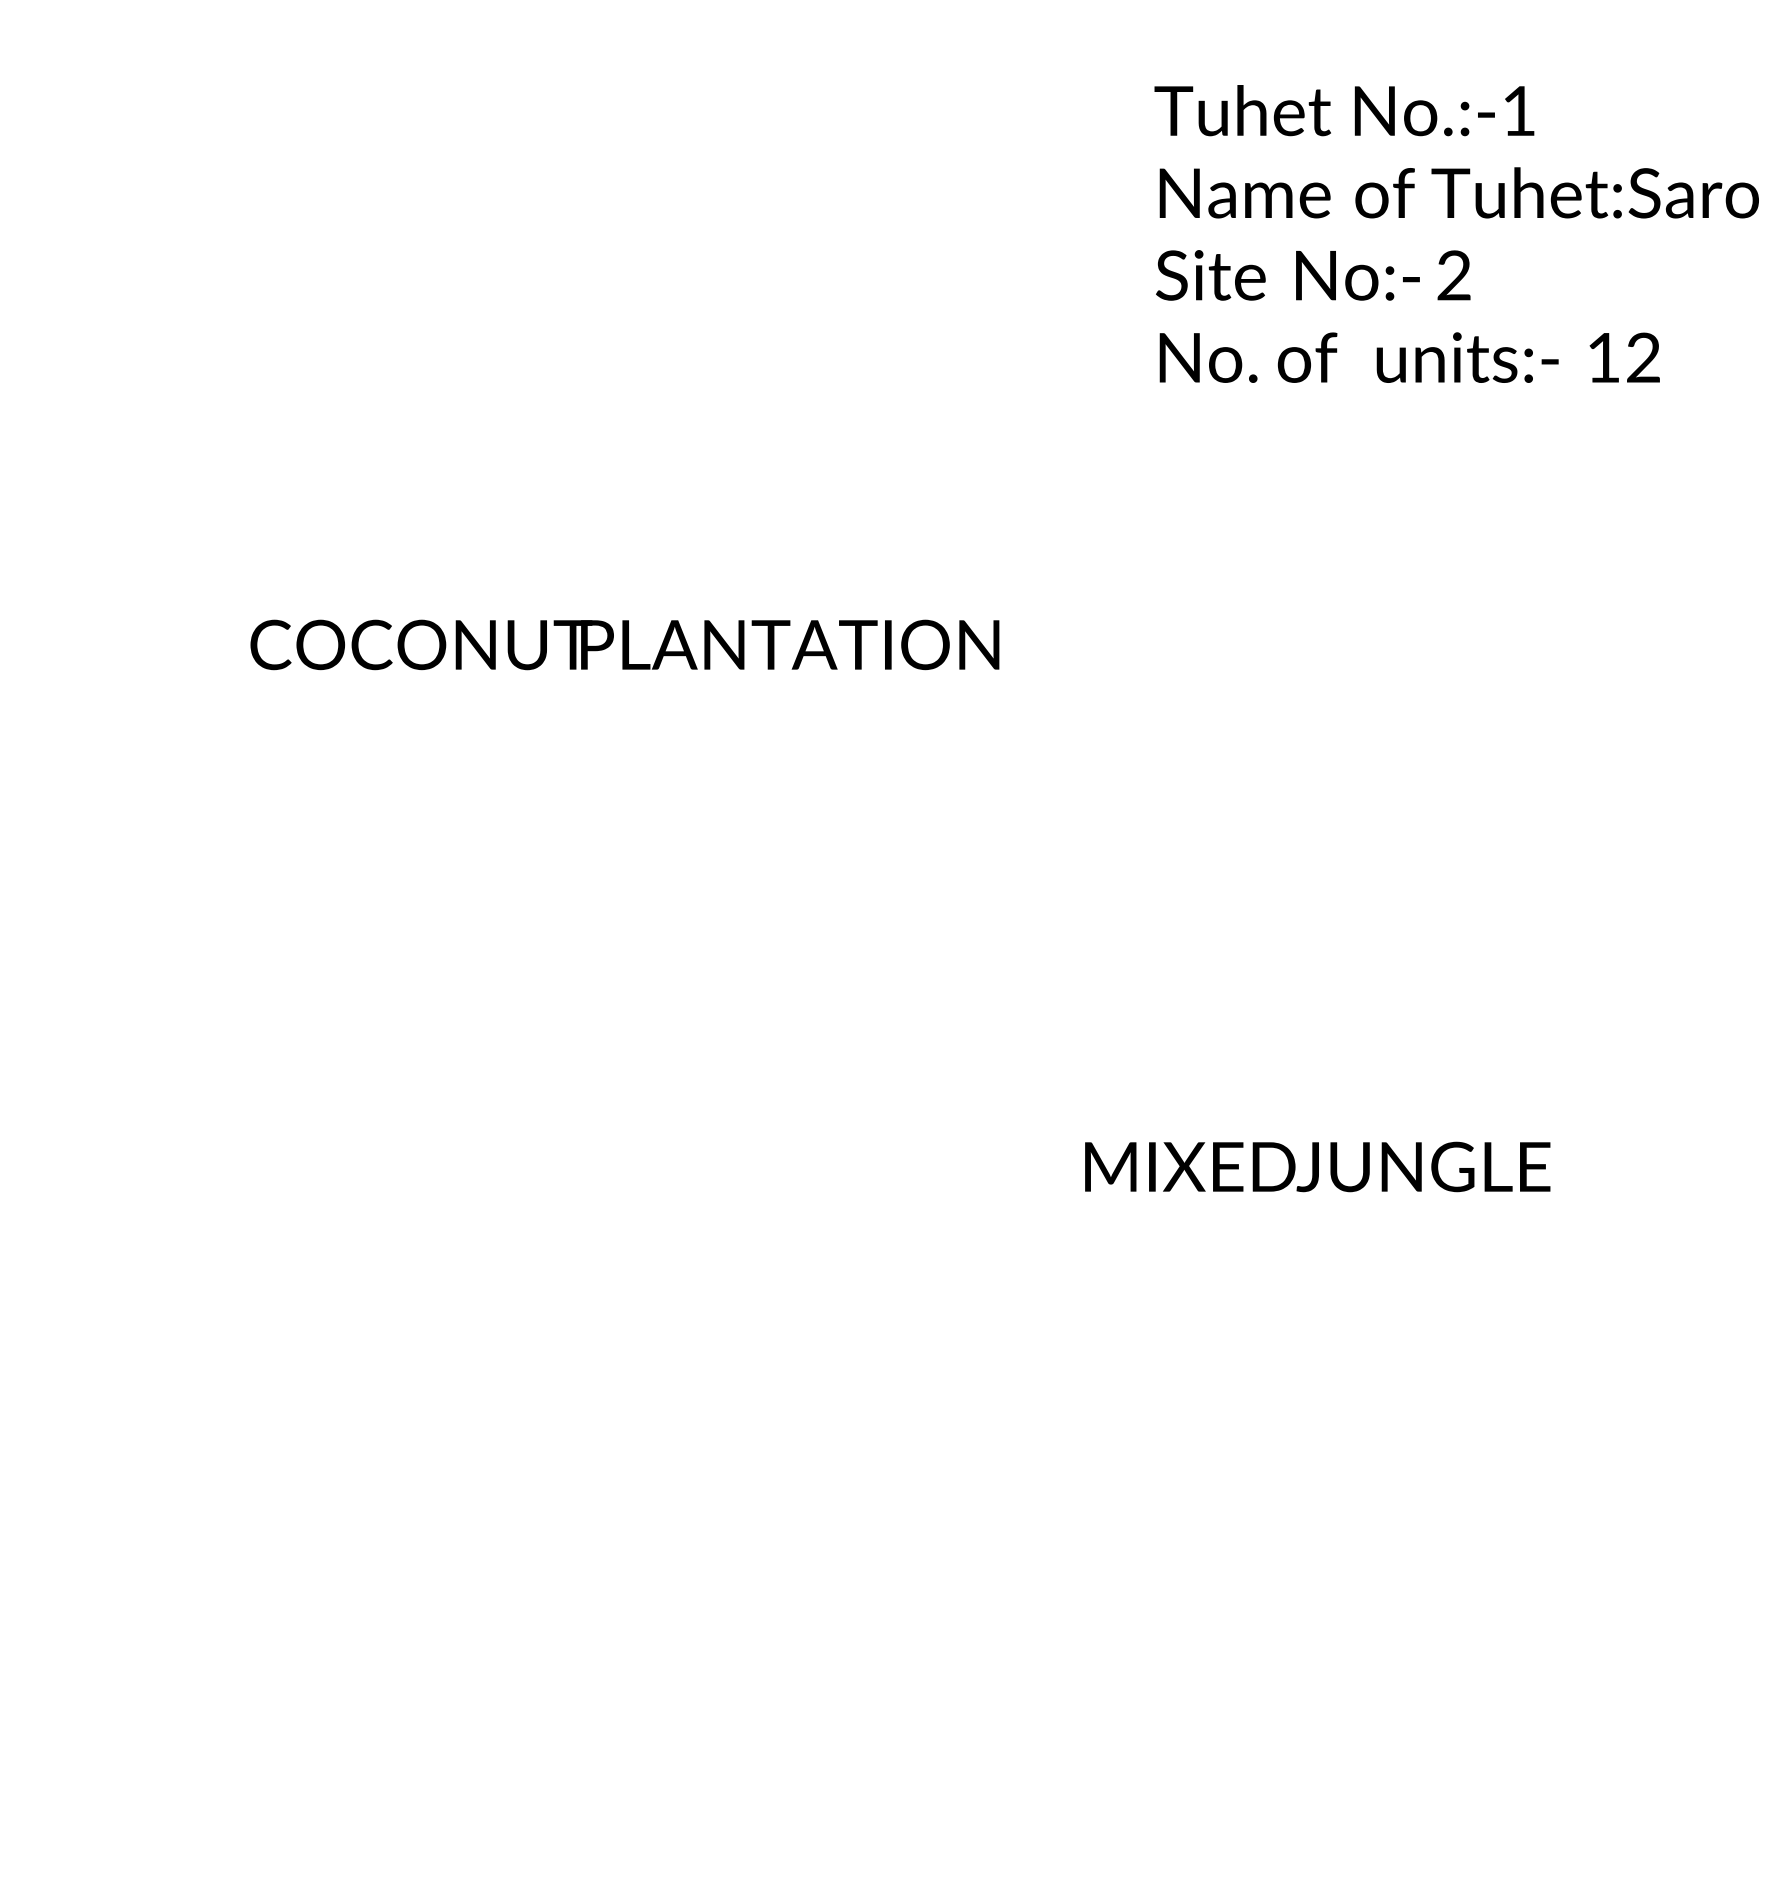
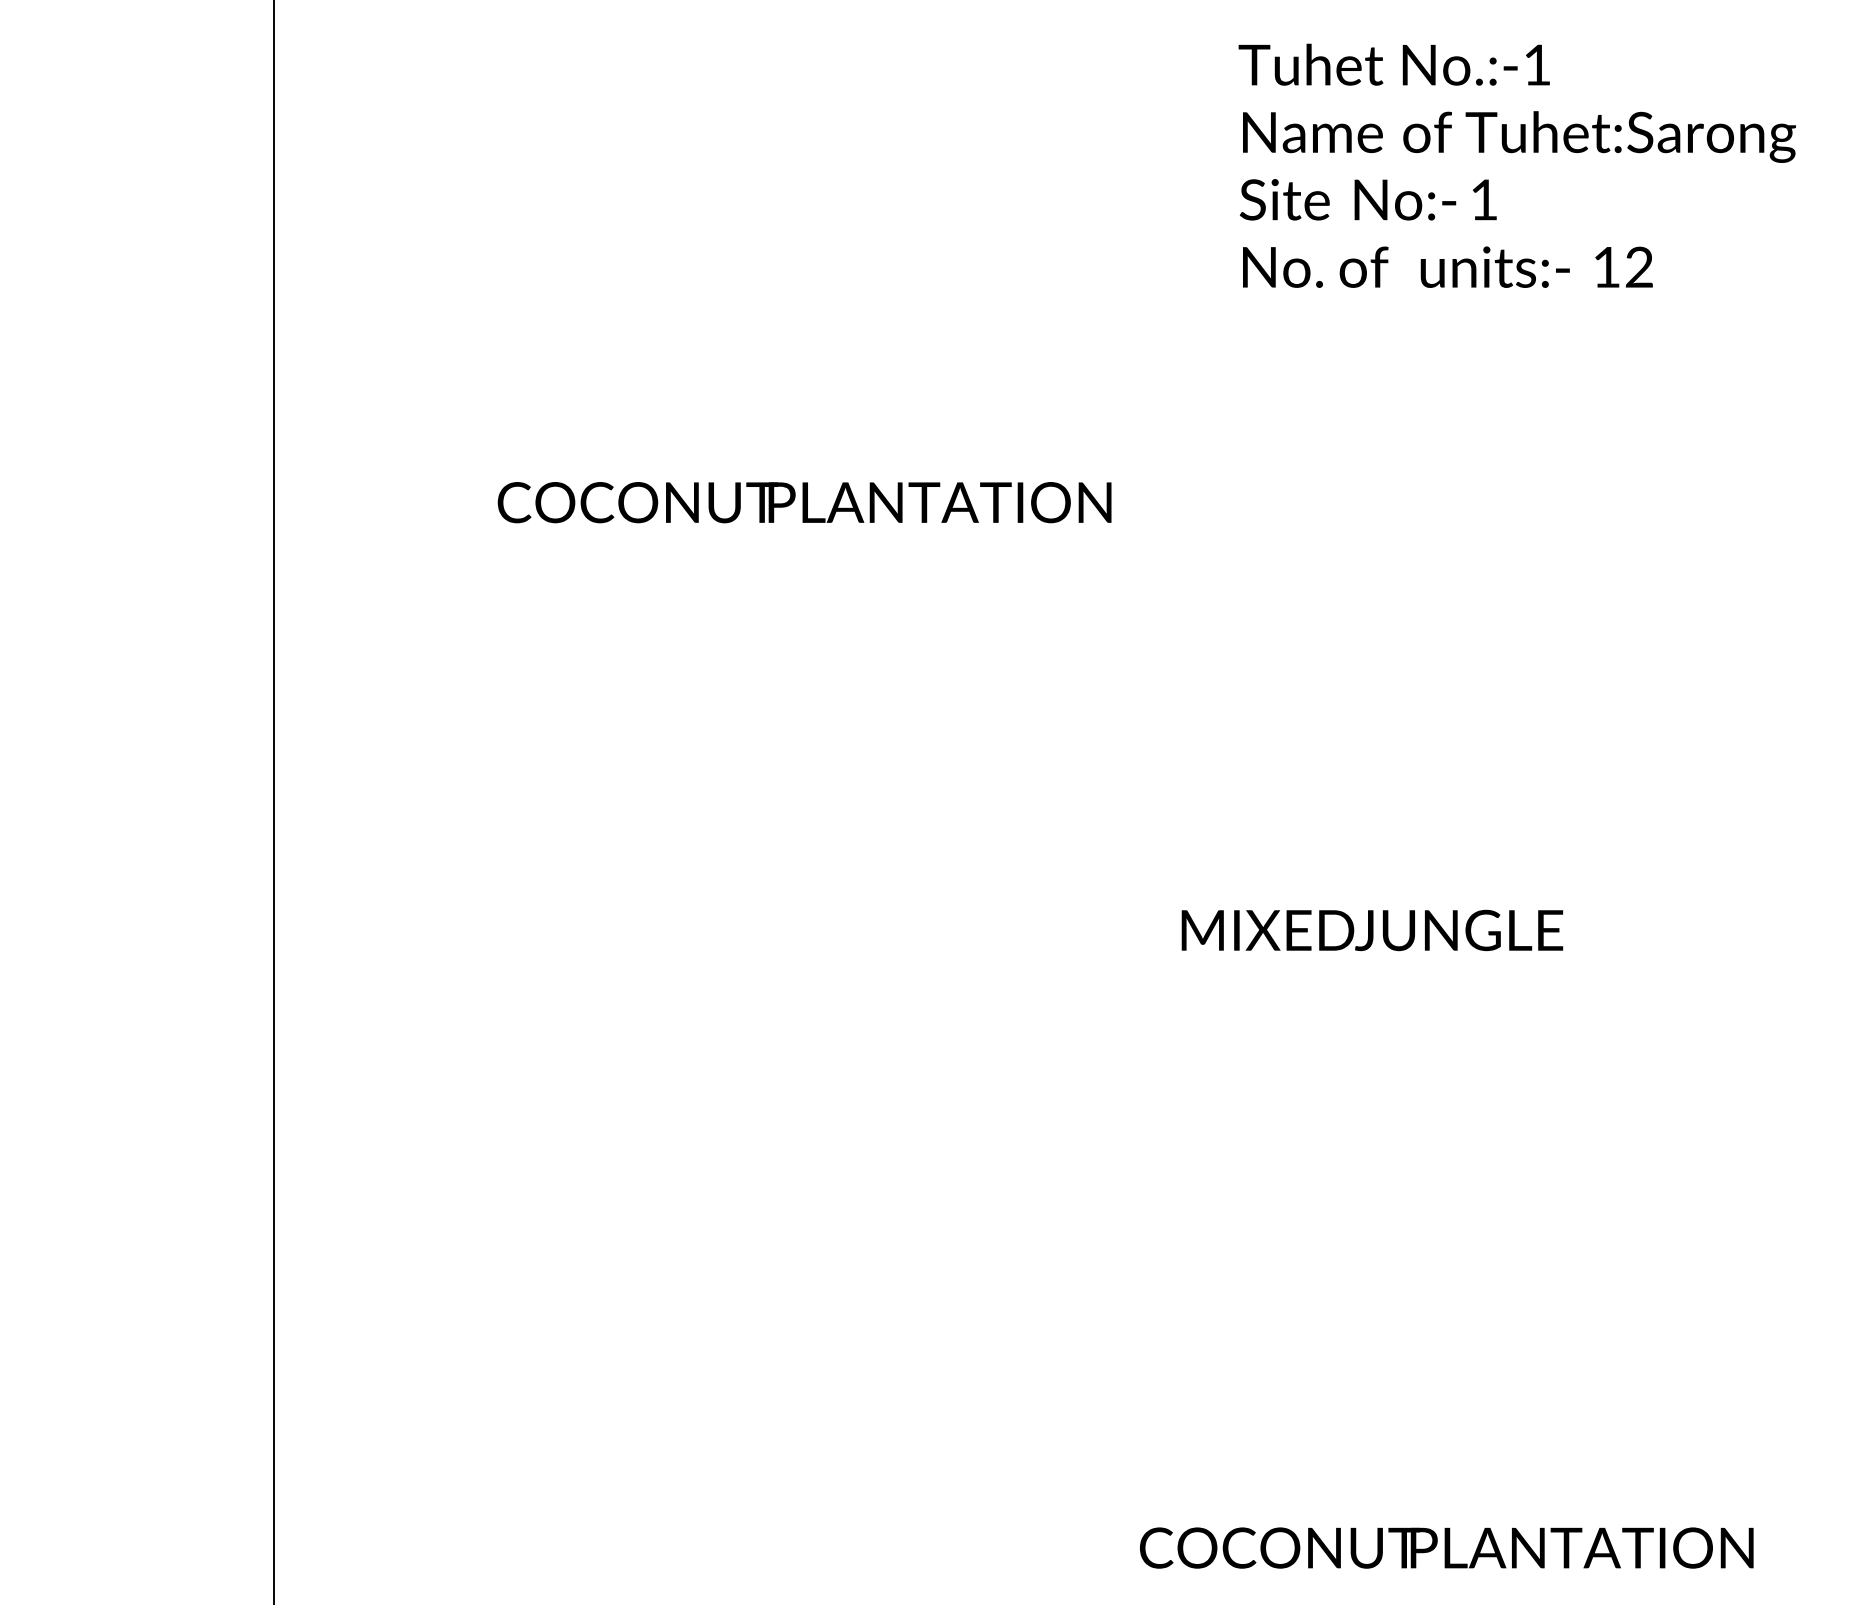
text: (1453, 275) -> (1483, 199), 2 -> 1

